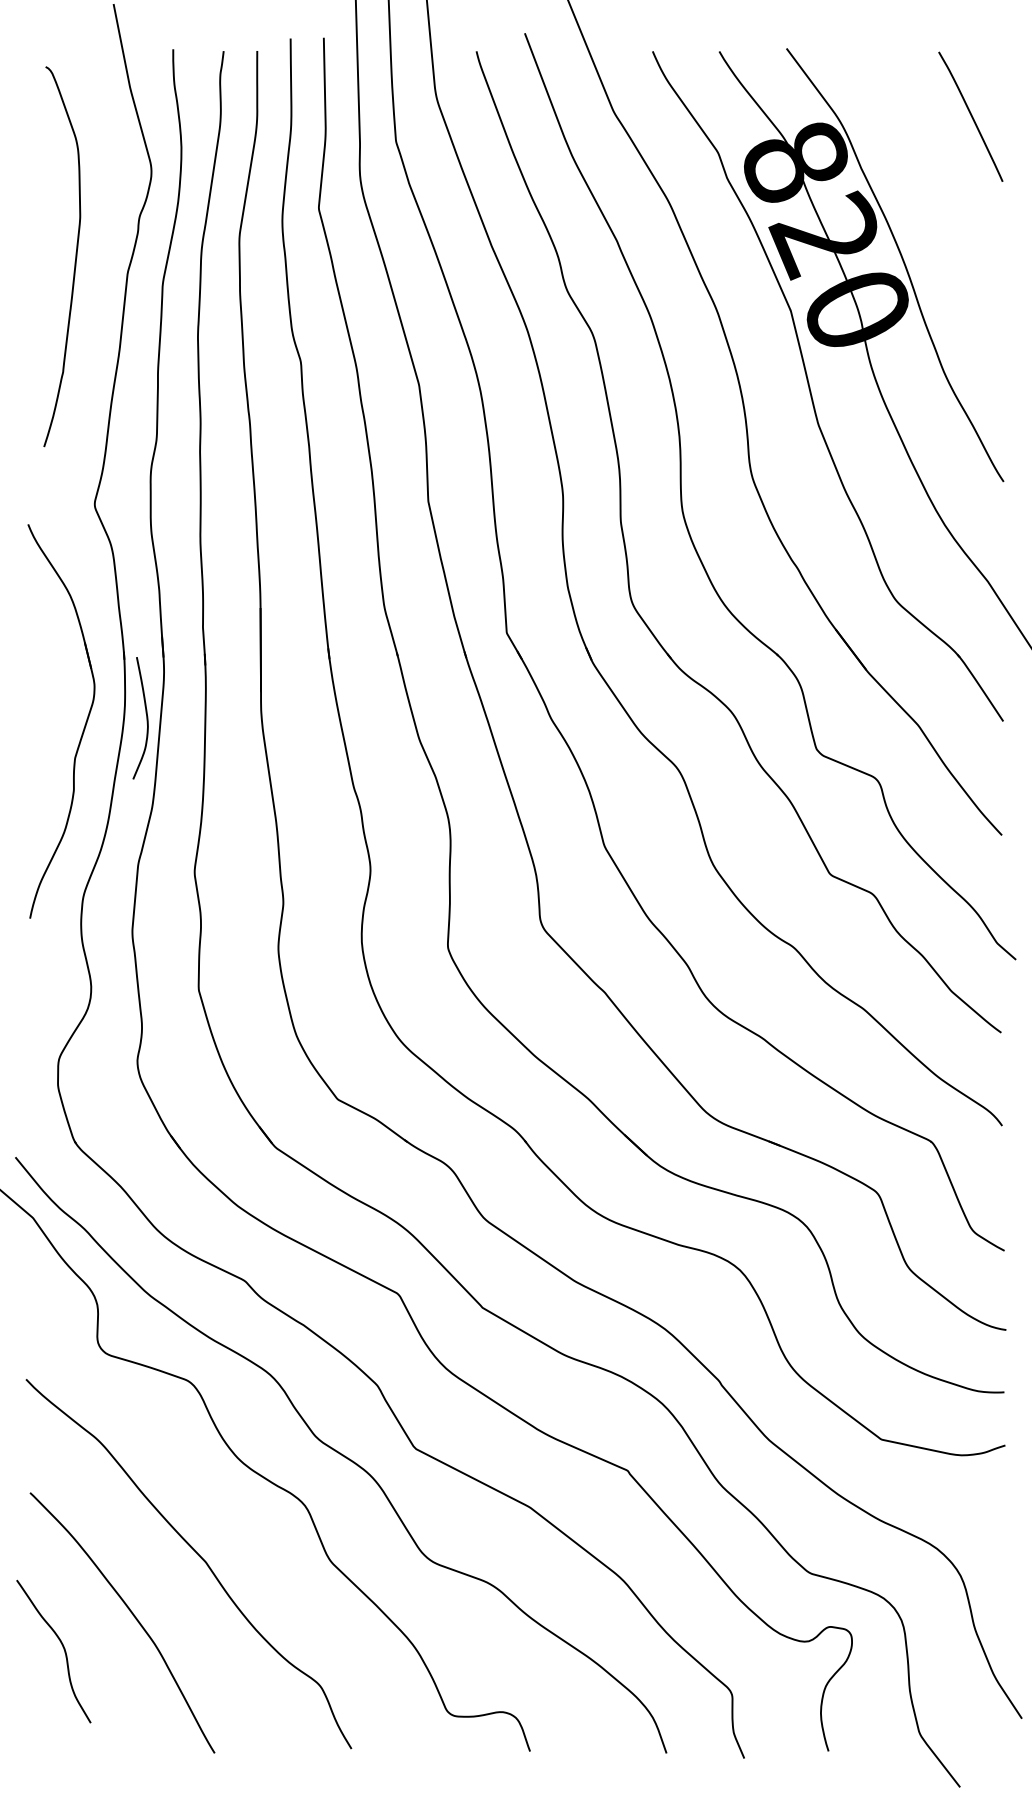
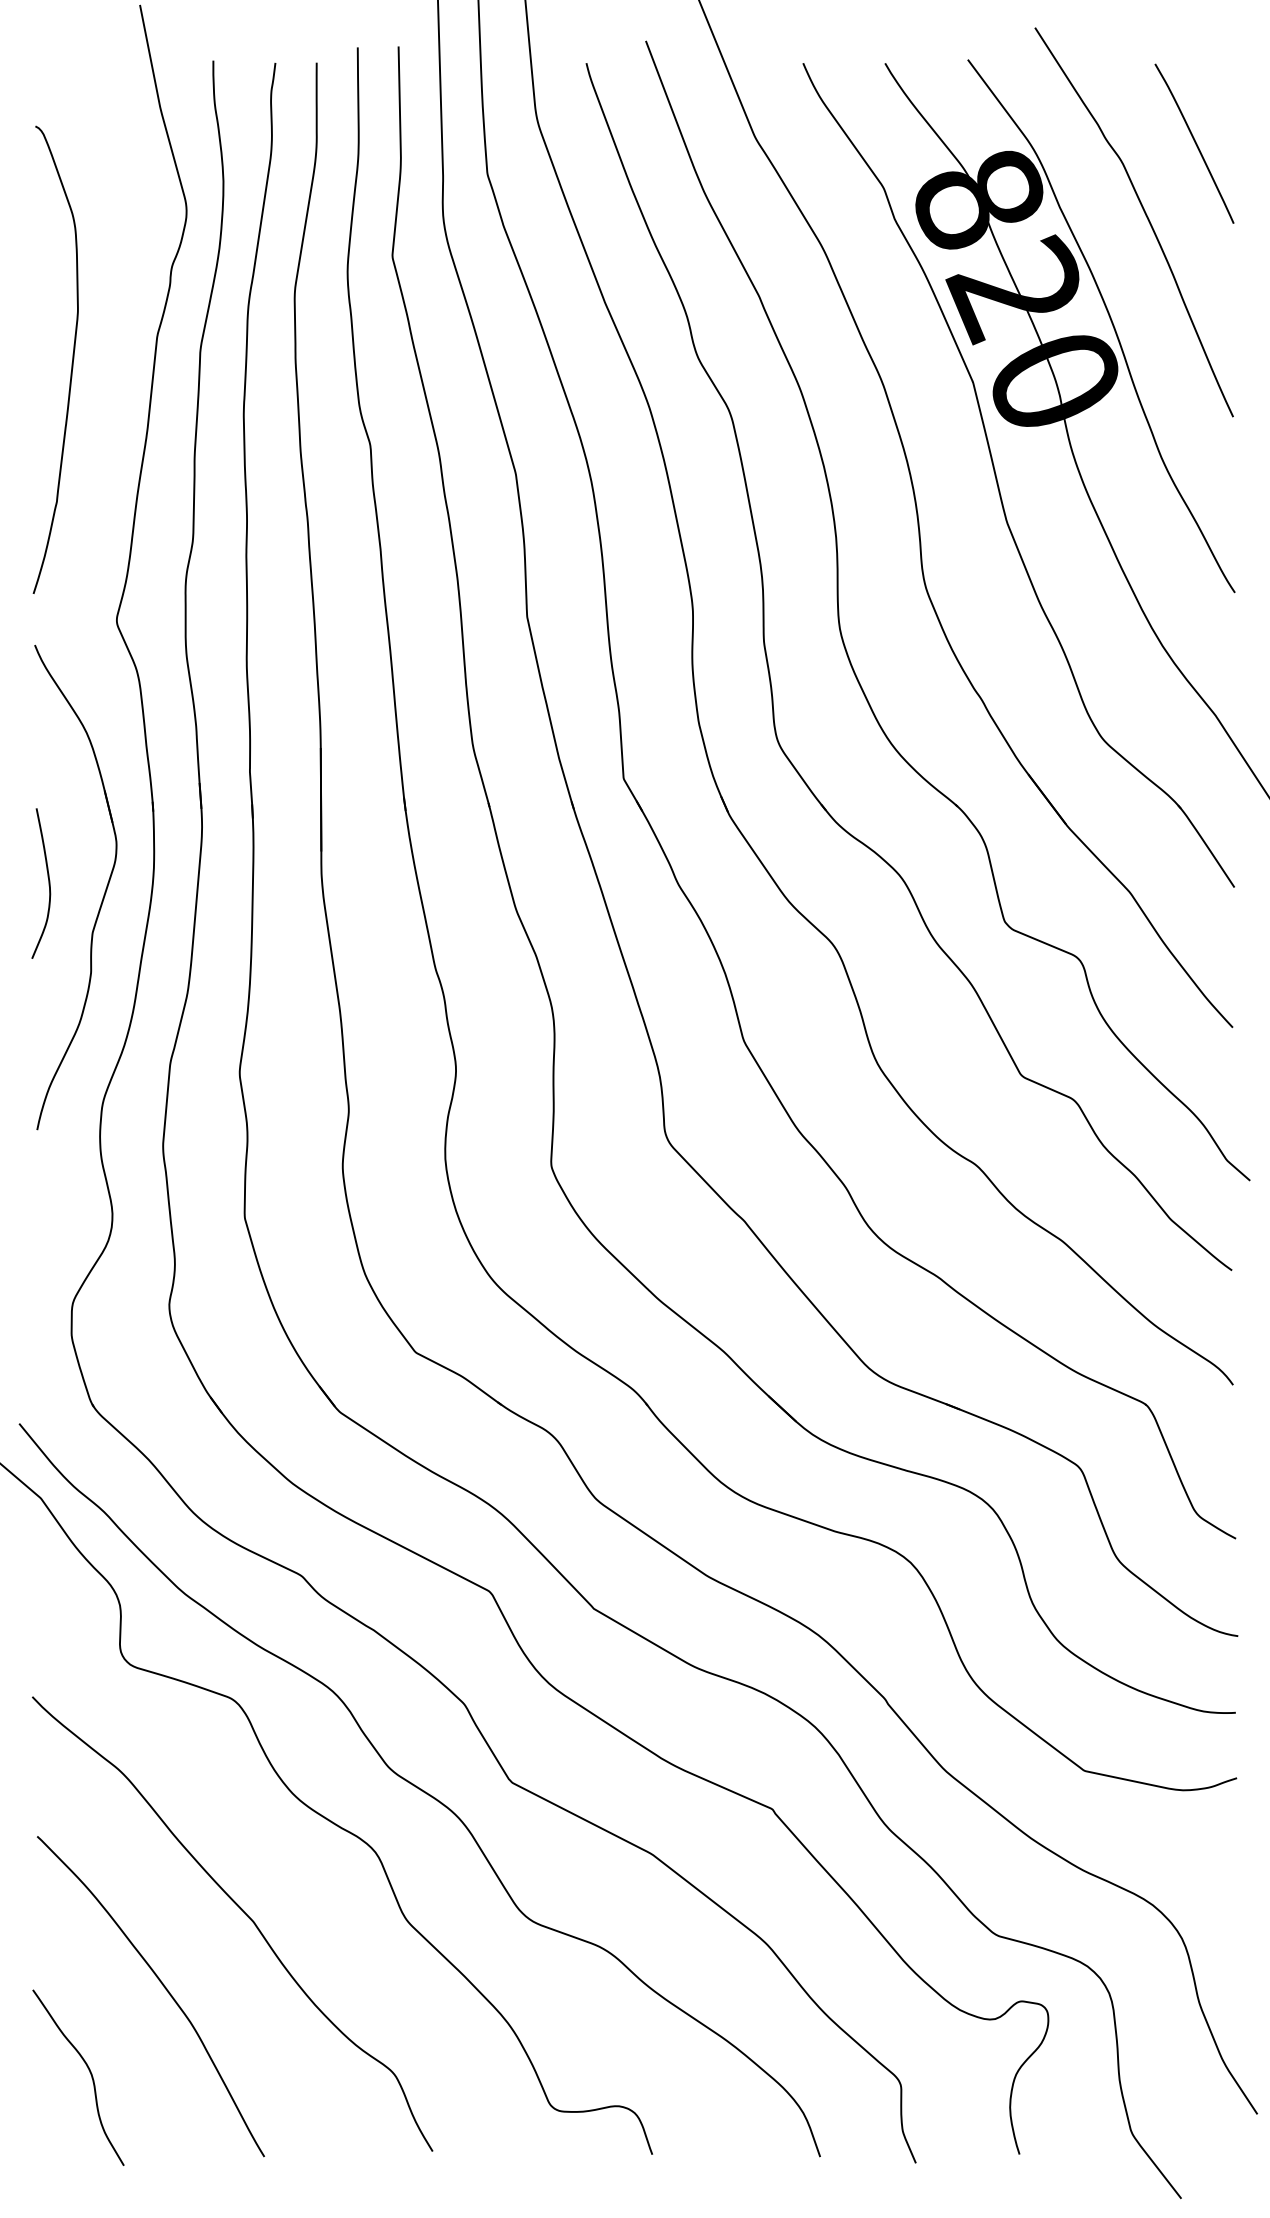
curve: (930, 175) -> (1145, 215), added
curve: (75, 259) -> (71, 363), moved
curve: (146, 718) -> (48, 883), moved
curve: (62, 1647) -> (89, 2072), moved

